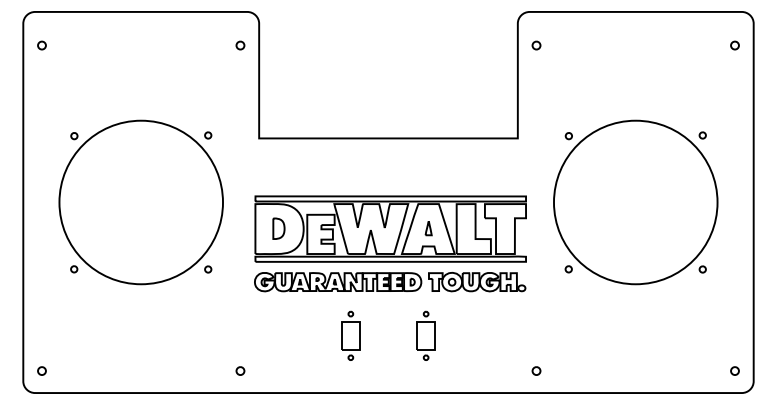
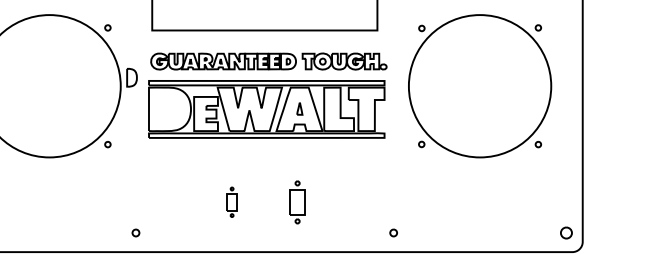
part: (278, 228) -> (131, 77), moved
part: (390, 282) -> (269, 61), moved
part: (350, 335) -> (231, 202), size x0.7
part: (734, 370) -> (566, 232), size x1.6

